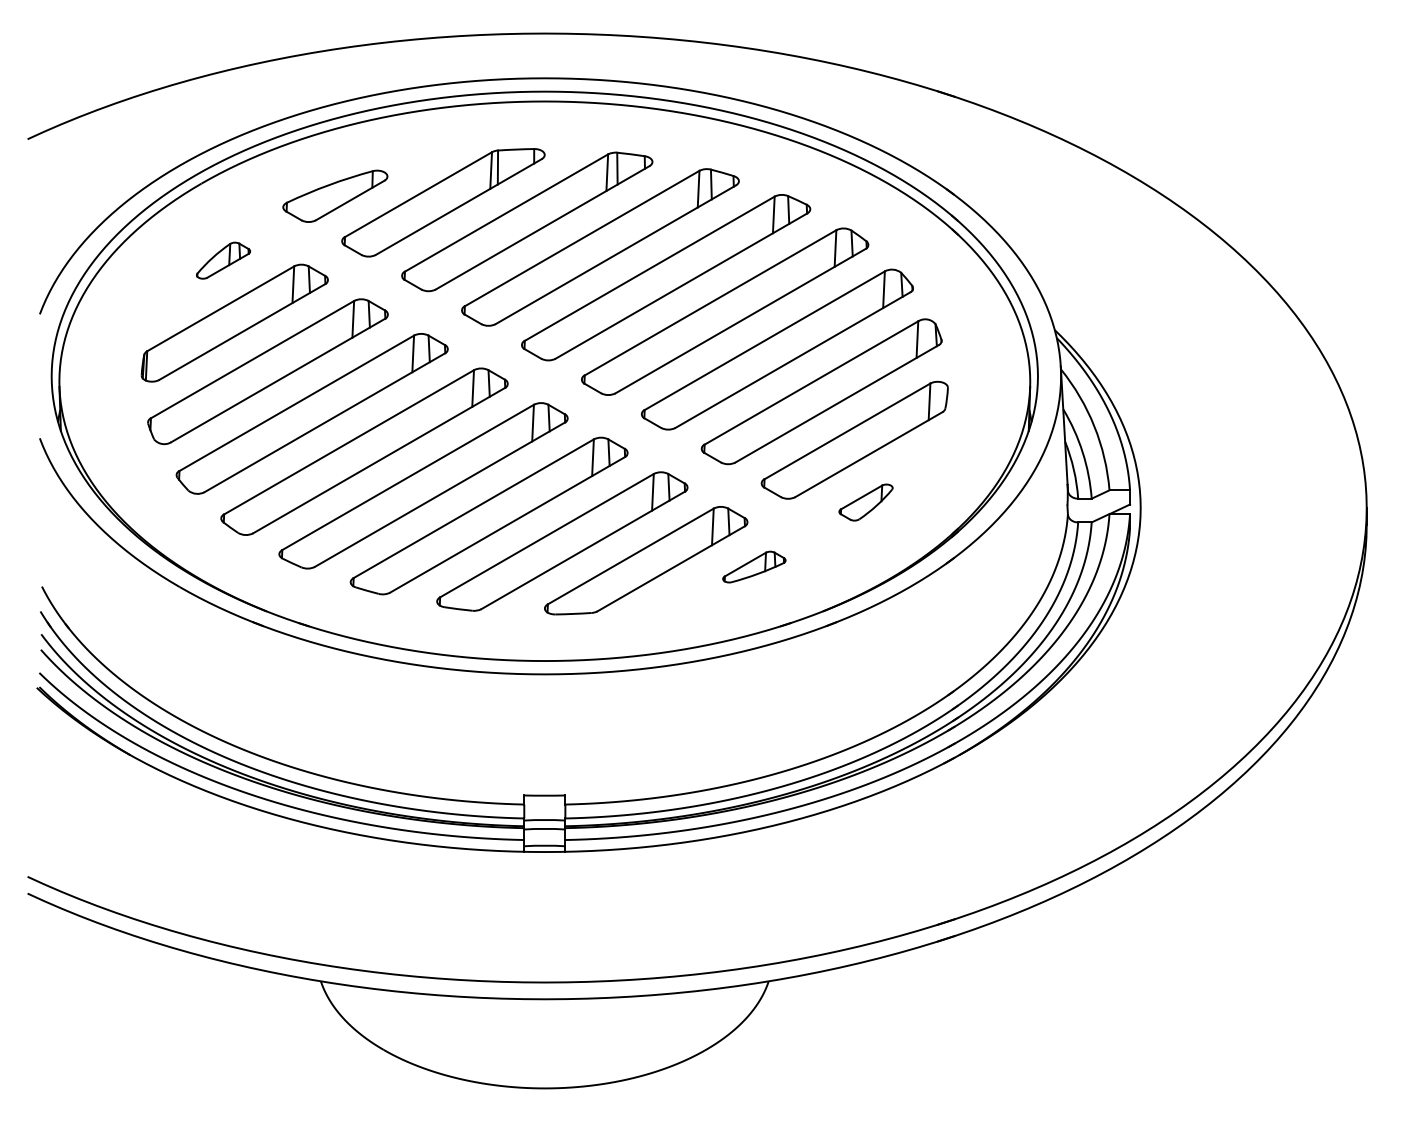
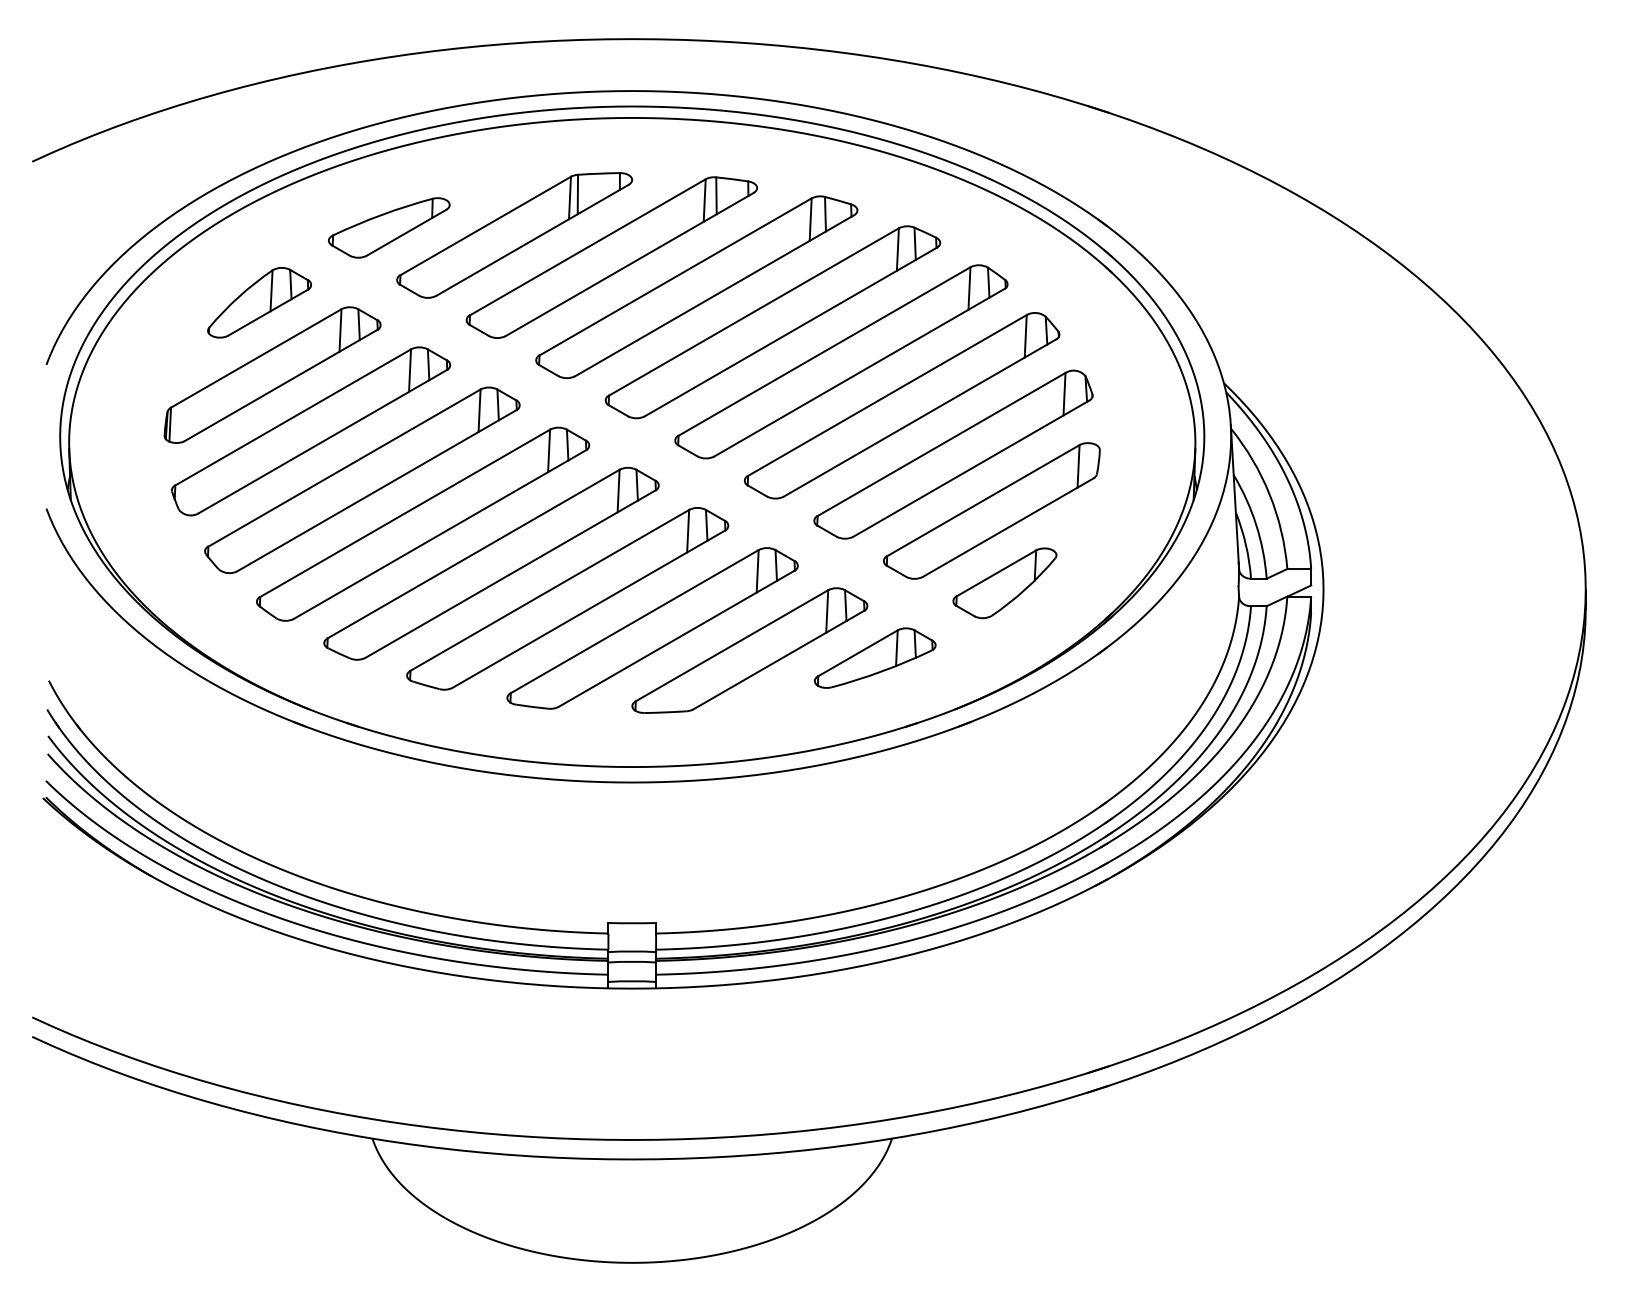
part: (223, 260) -> (259, 302), size x1.67
part: (865, 502) -> (1004, 583), size x1.67
part: (754, 566) -> (875, 657), size x1.67

